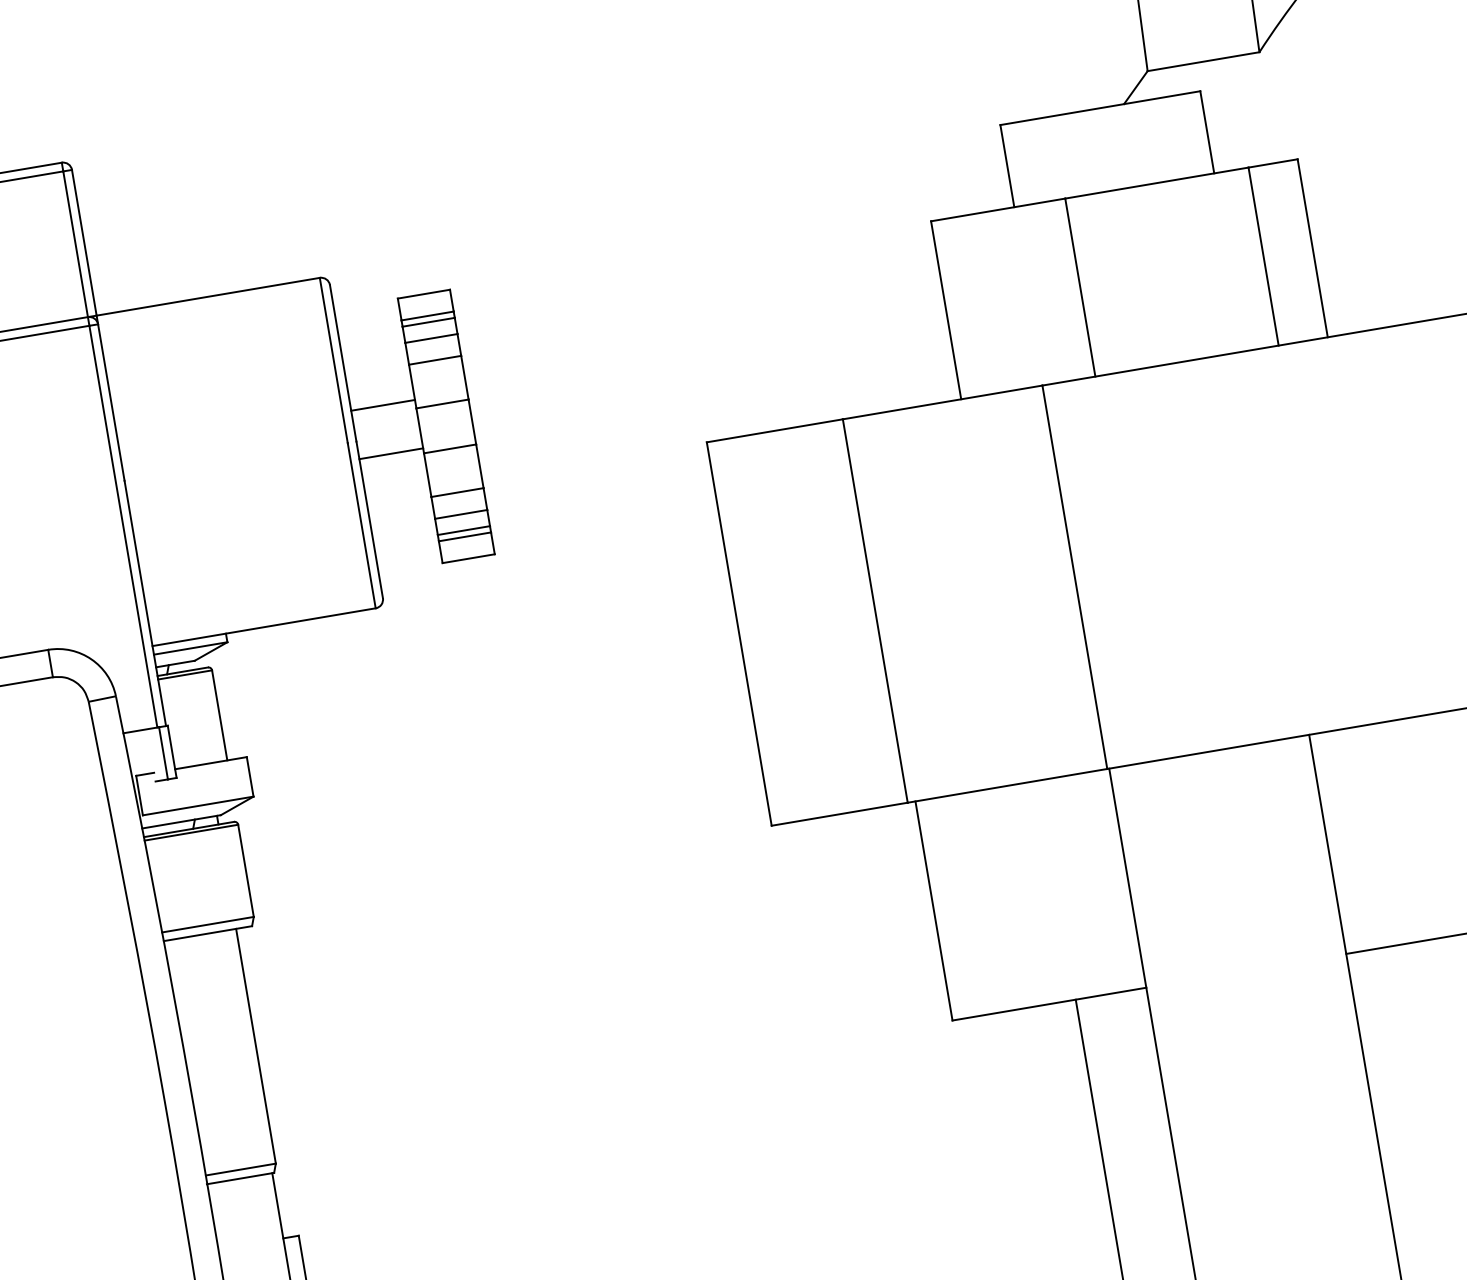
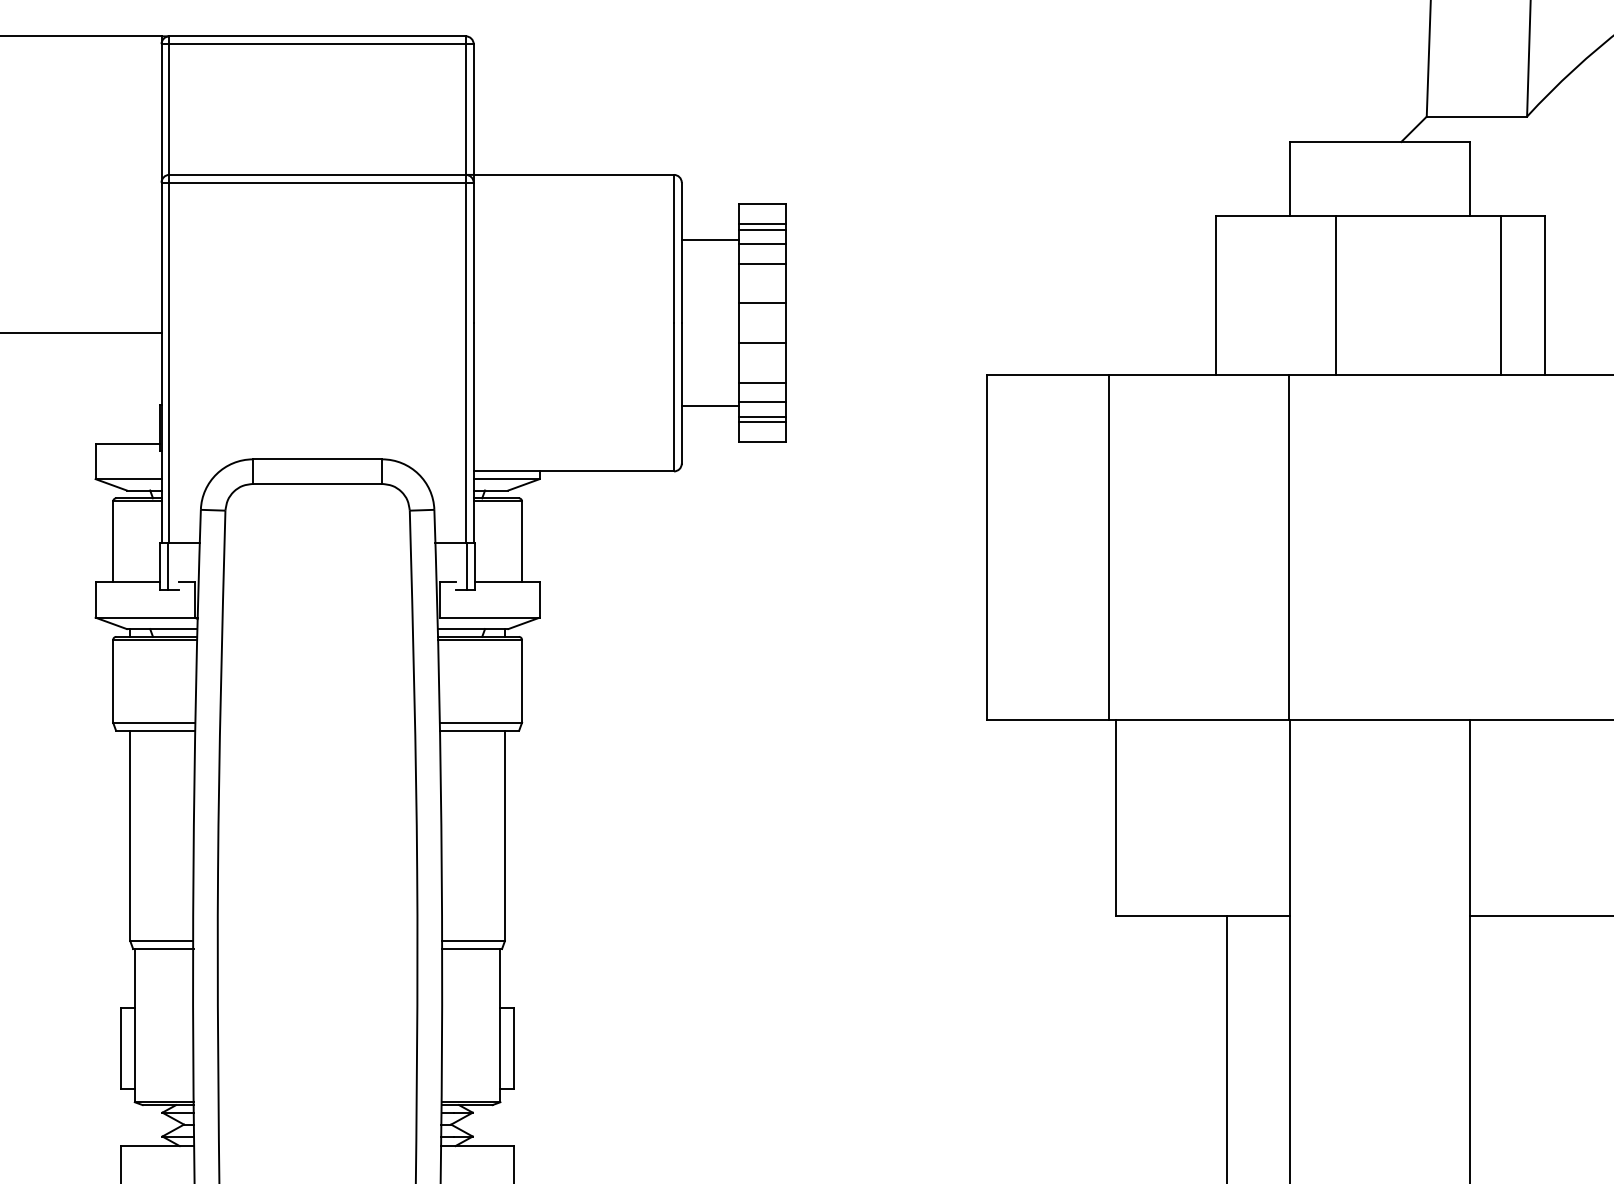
line: (383, 405) -> (710, 240), moved
line: (391, 453) -> (710, 405), moved

